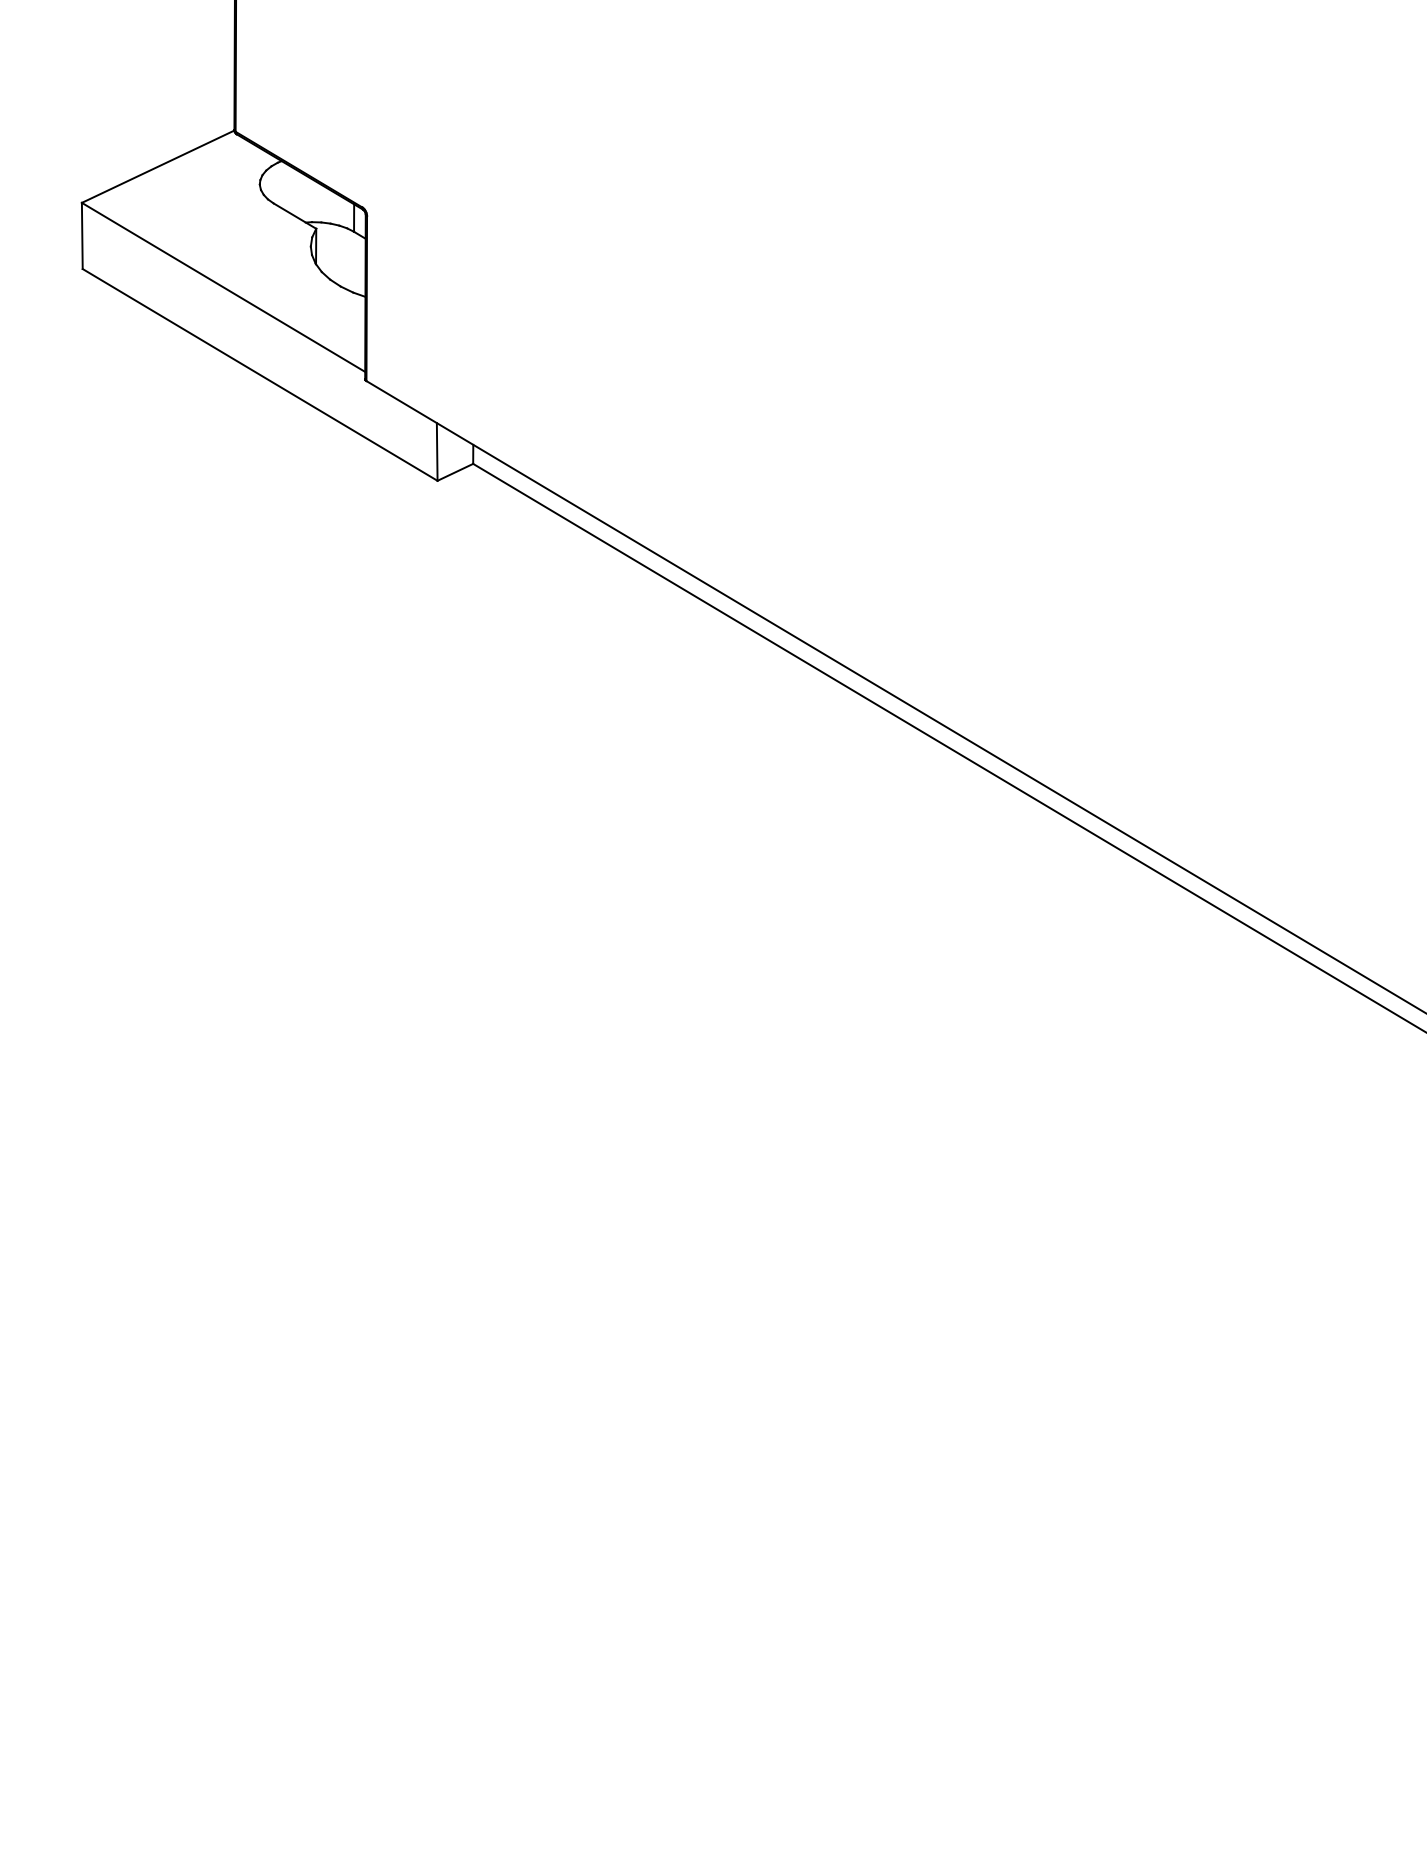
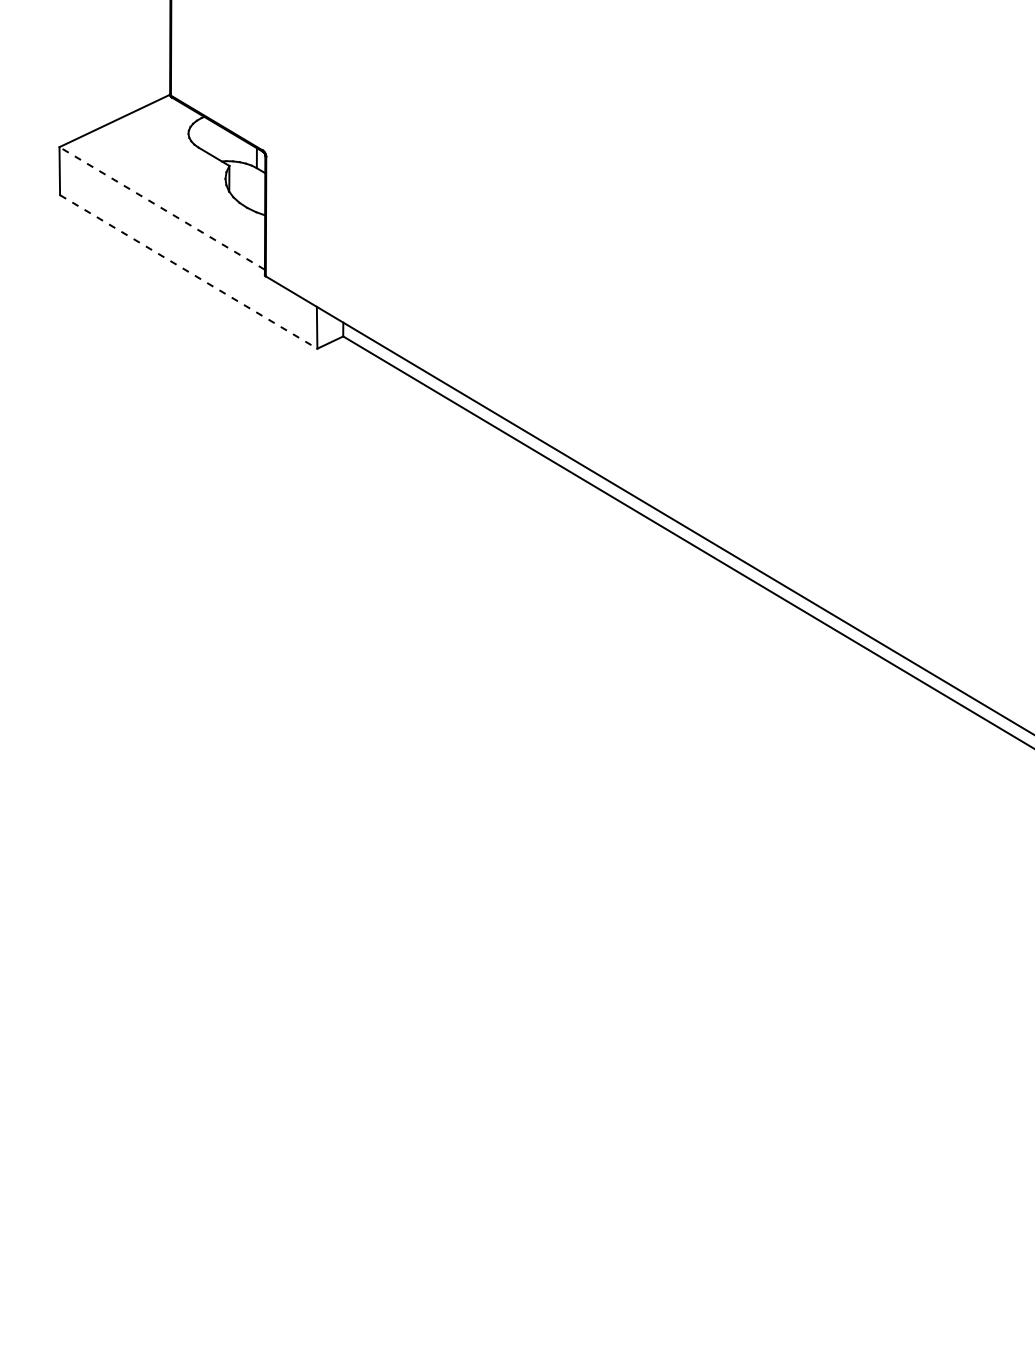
line: (223, 287) -> (162, 208), solid -> dashed
line: (259, 374) -> (188, 271), solid -> dashed

